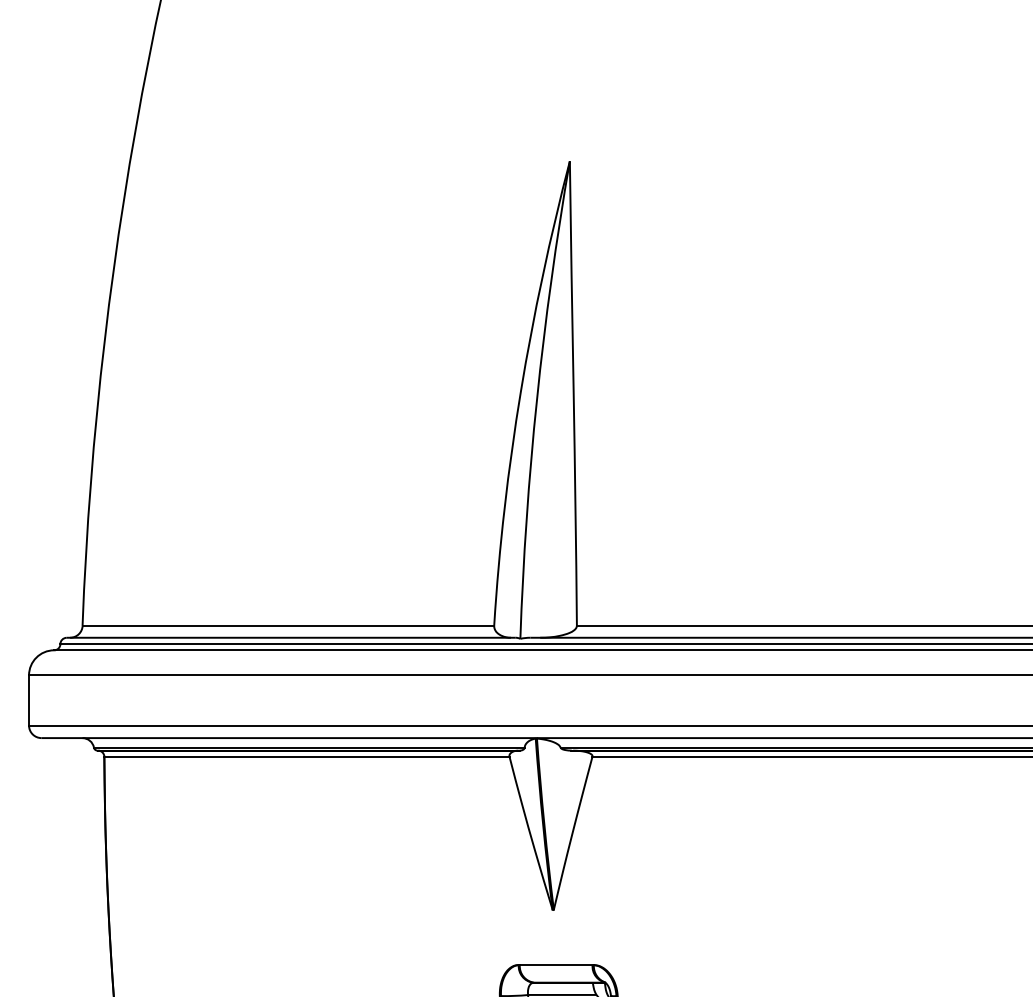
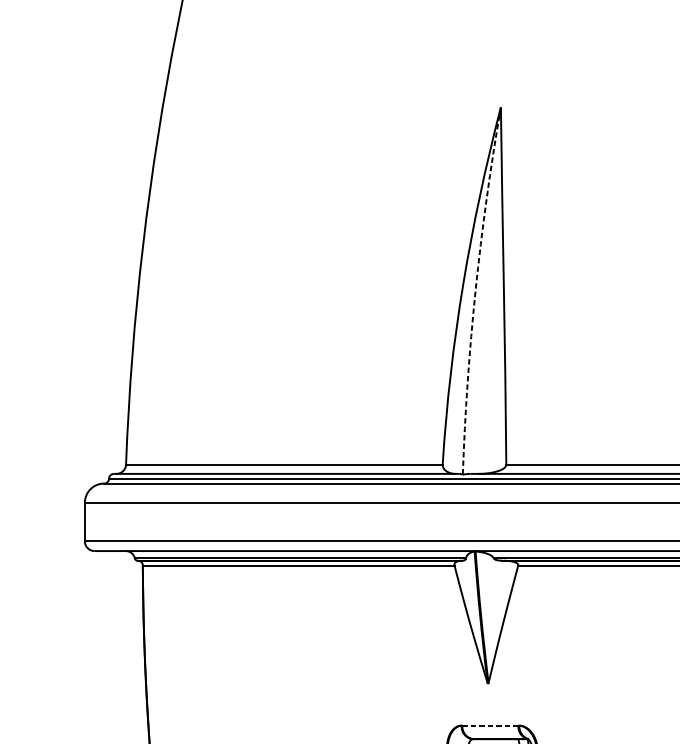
arc: (537, 399) -> (476, 290), solid -> dashed
line: (556, 965) -> (490, 725), solid -> dashed

